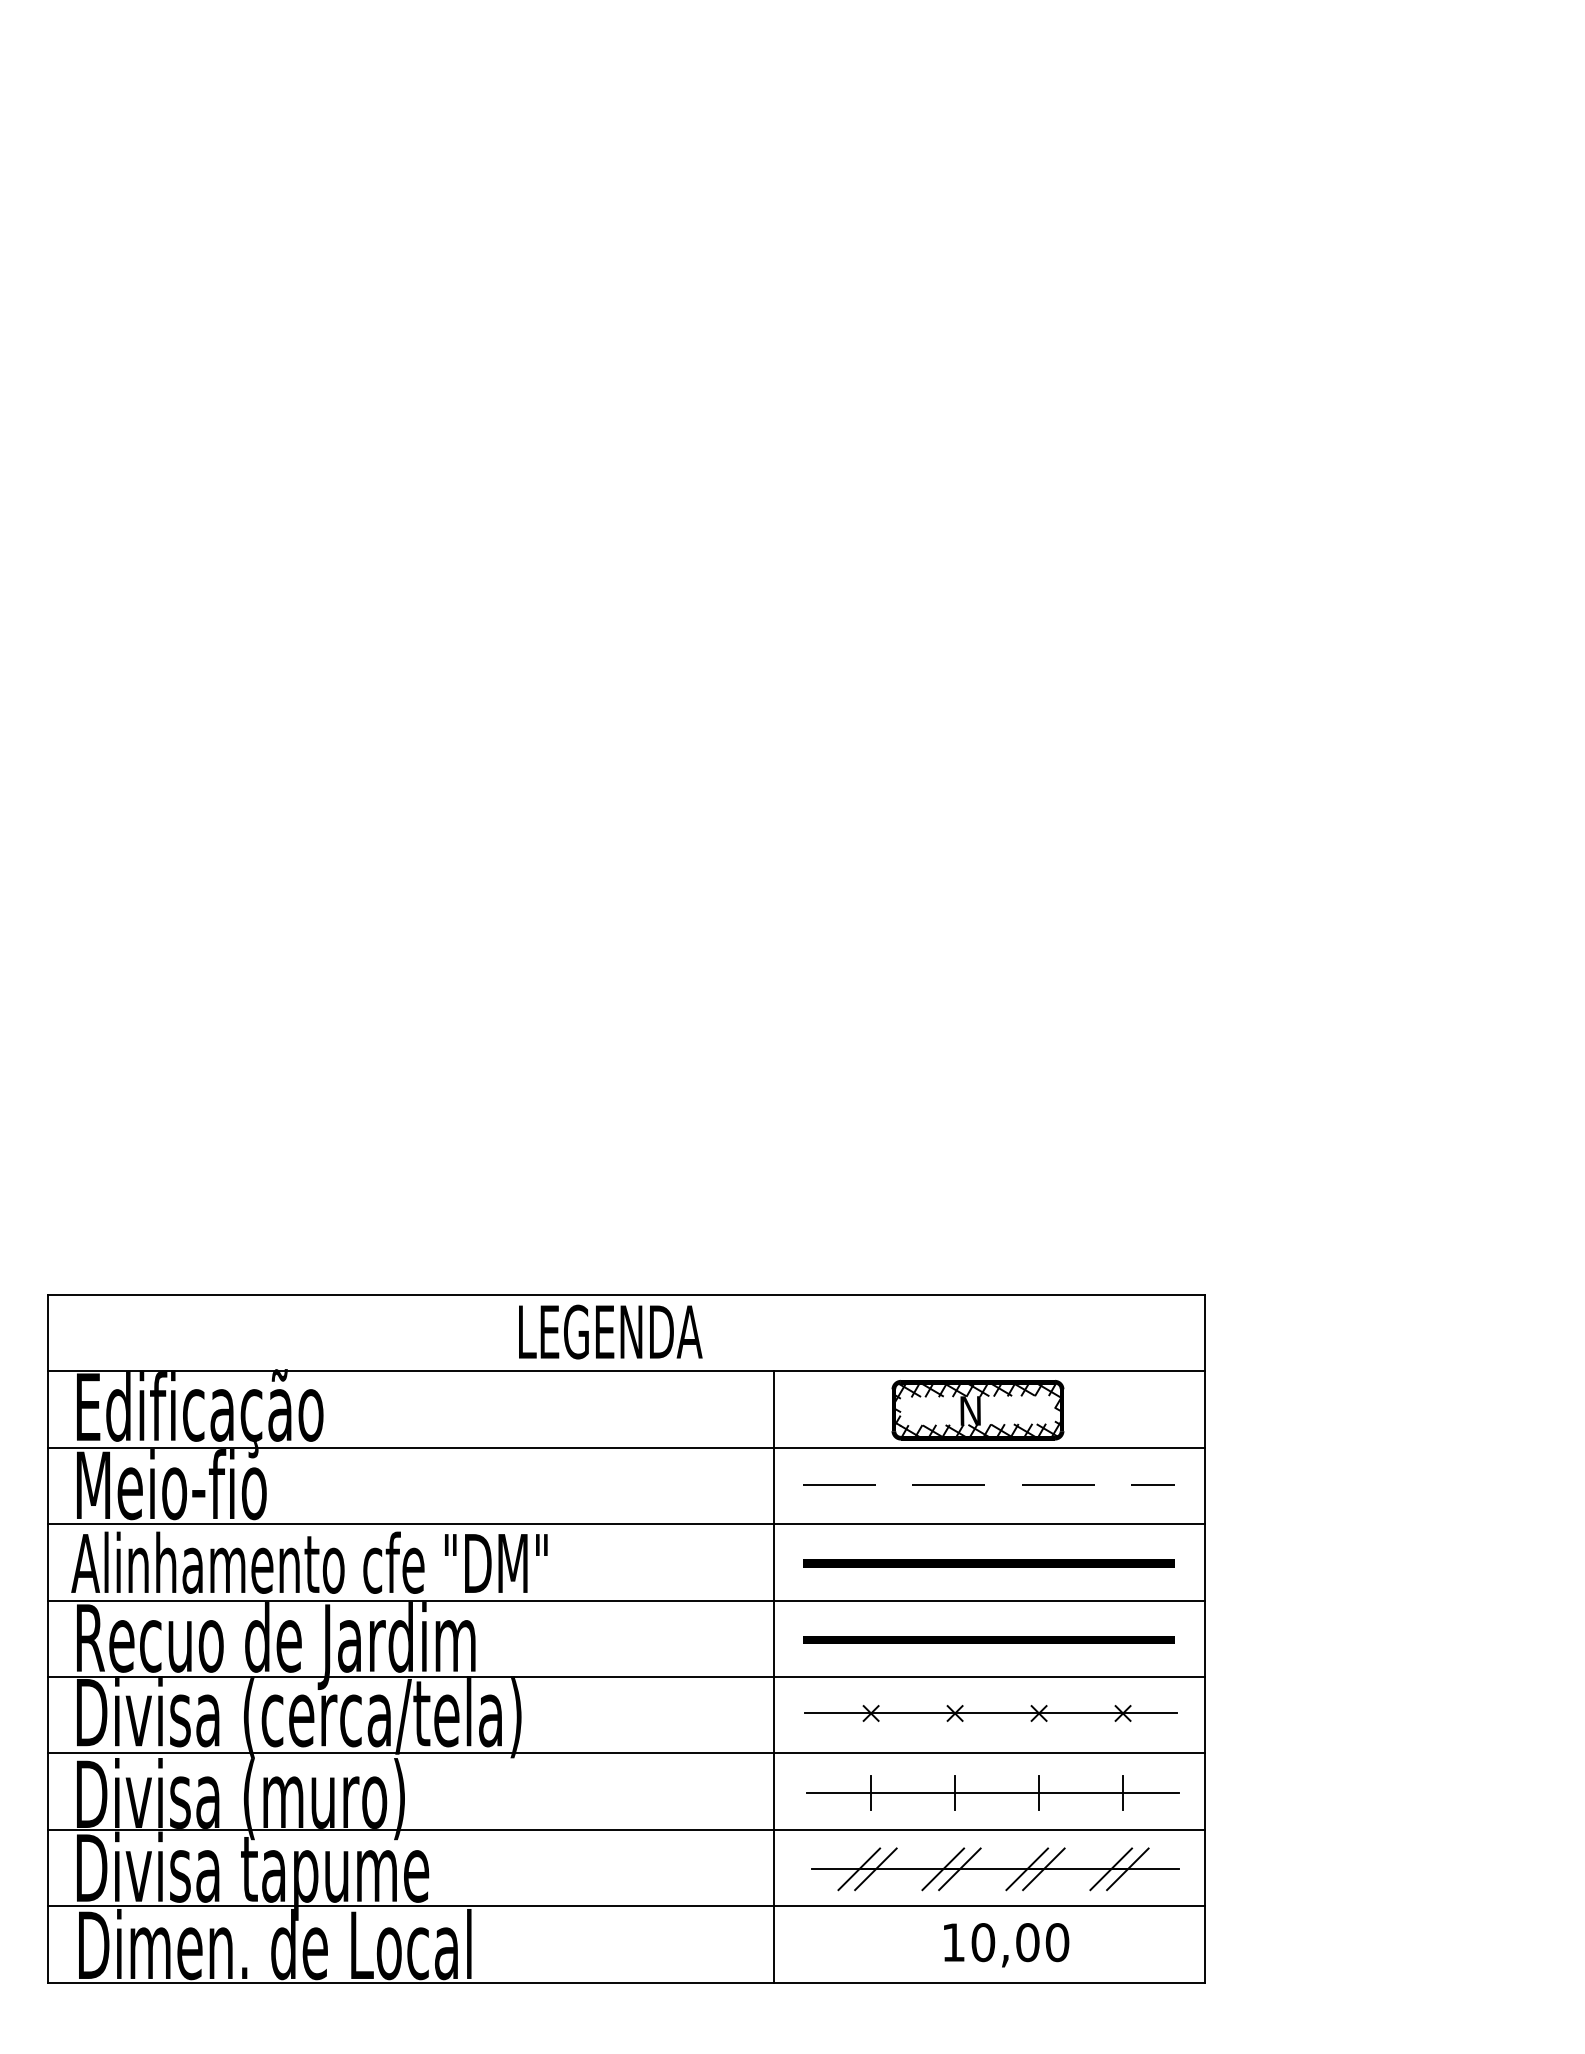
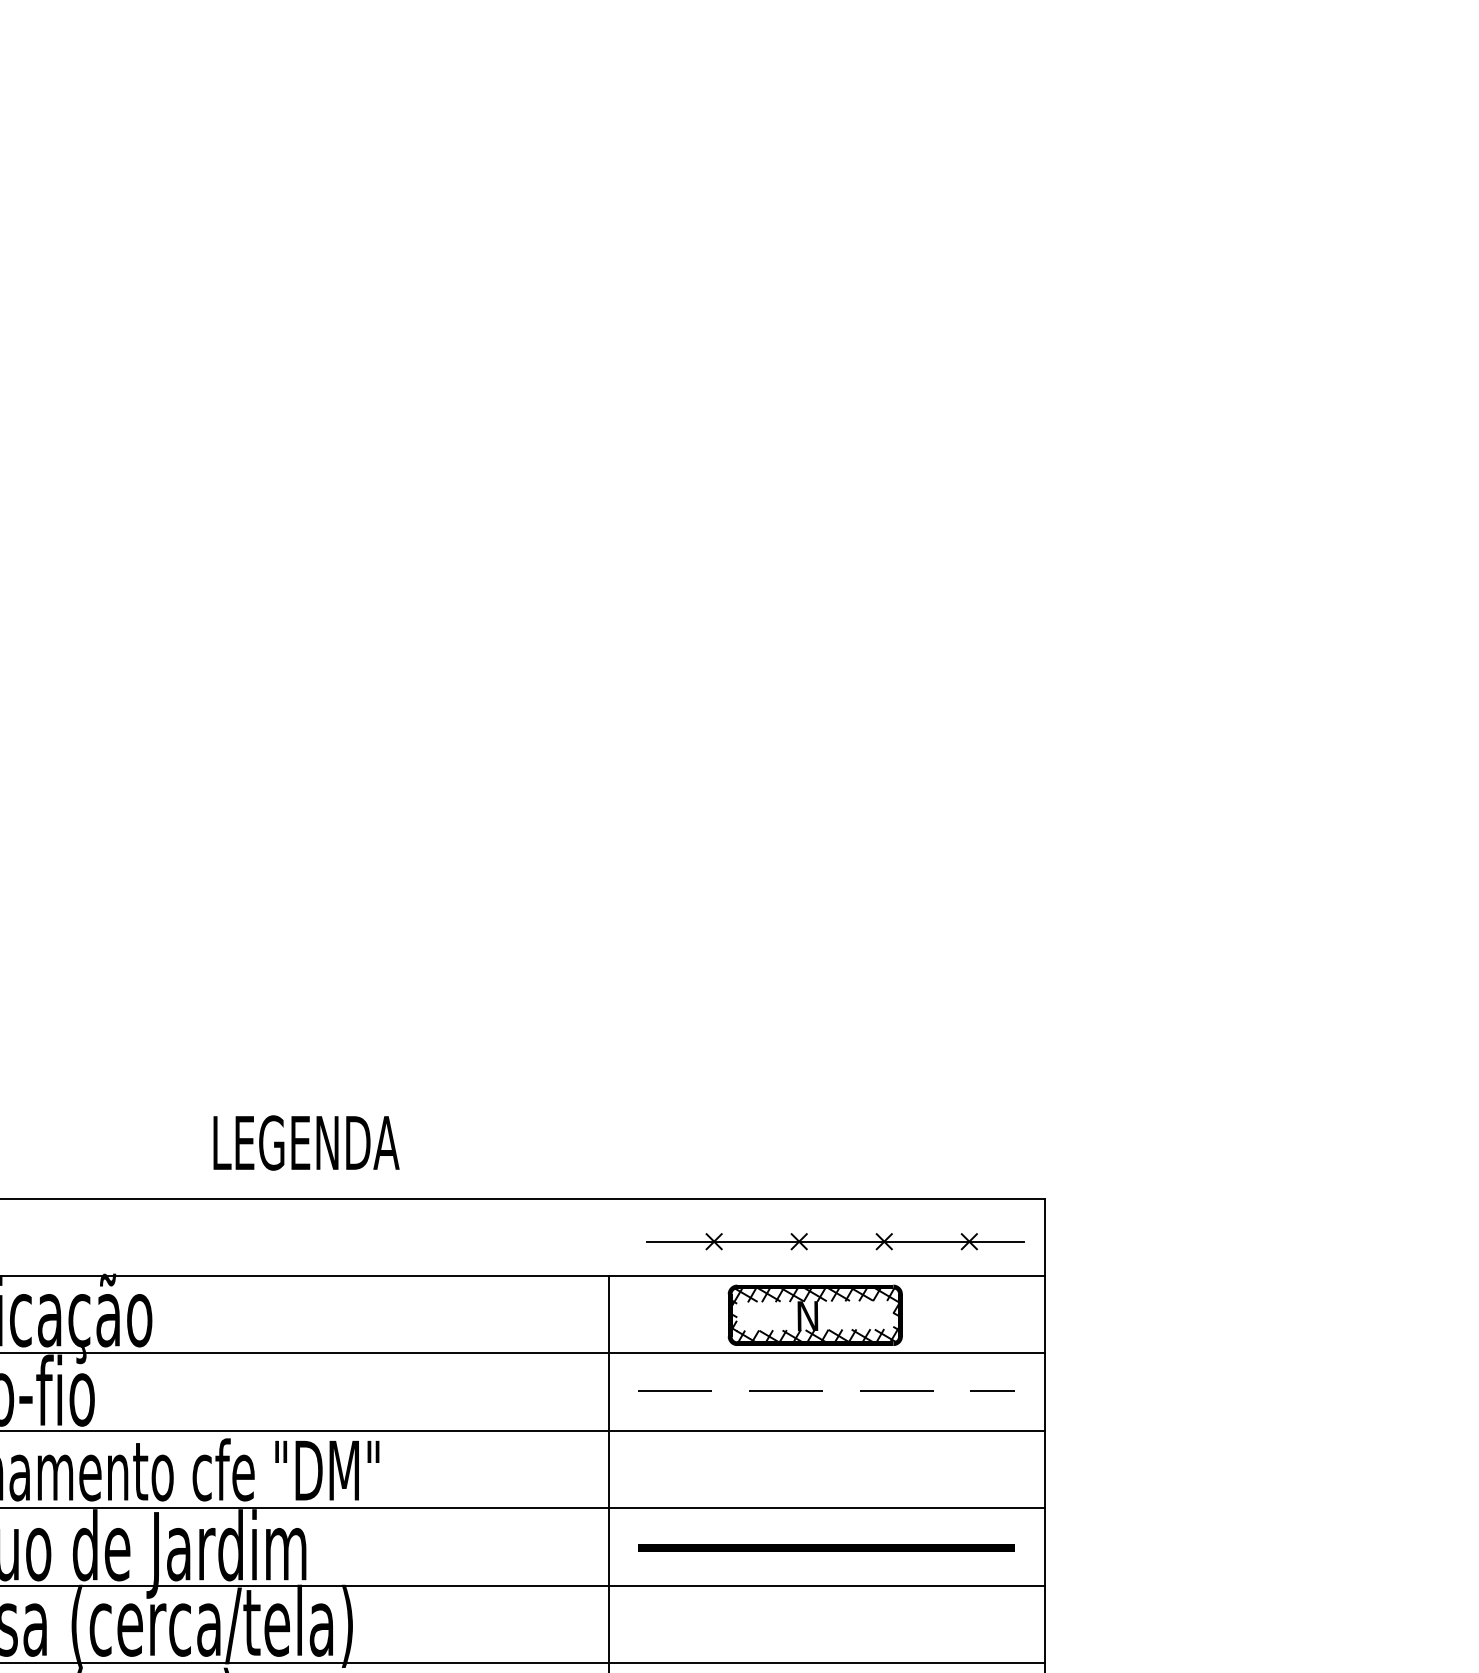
text: (610, 1331) -> (306, 1142), moved
line: (988, 1563) -> (825, 1470), removed
part: (990, 1713) -> (835, 1241), moved

